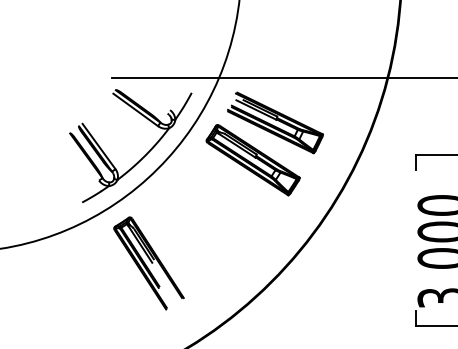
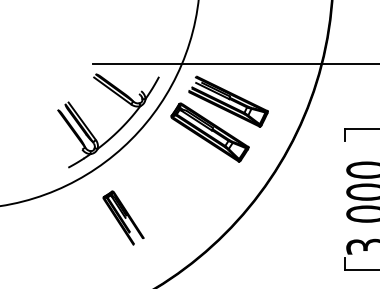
part: (148, 263) -> (123, 218), size x0.7

